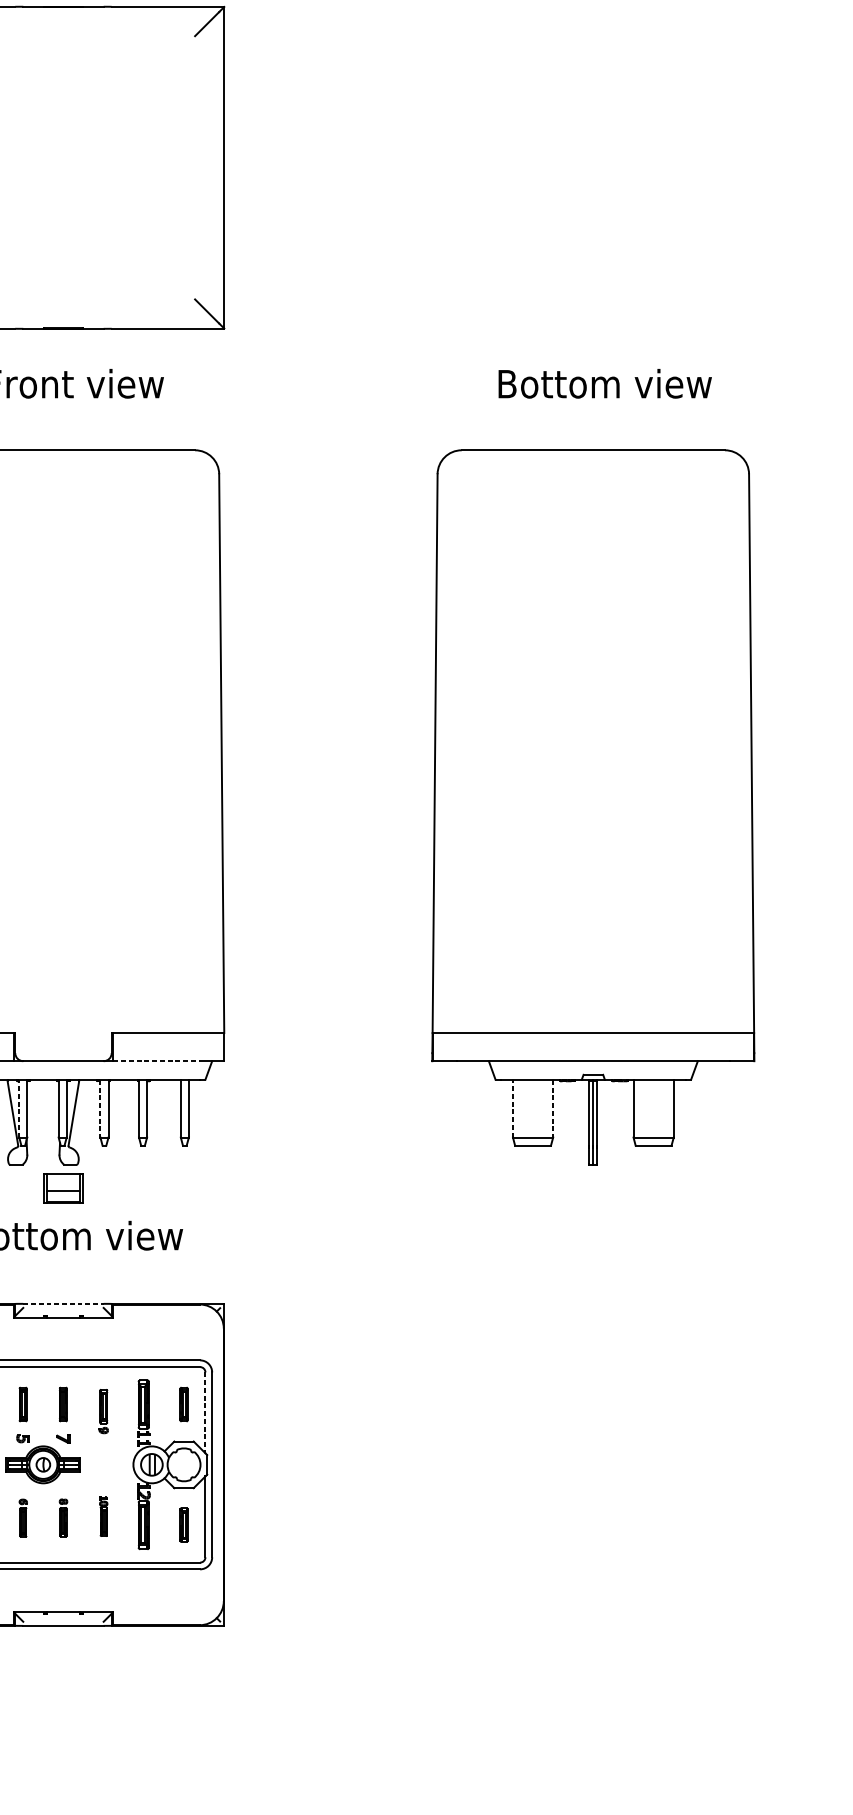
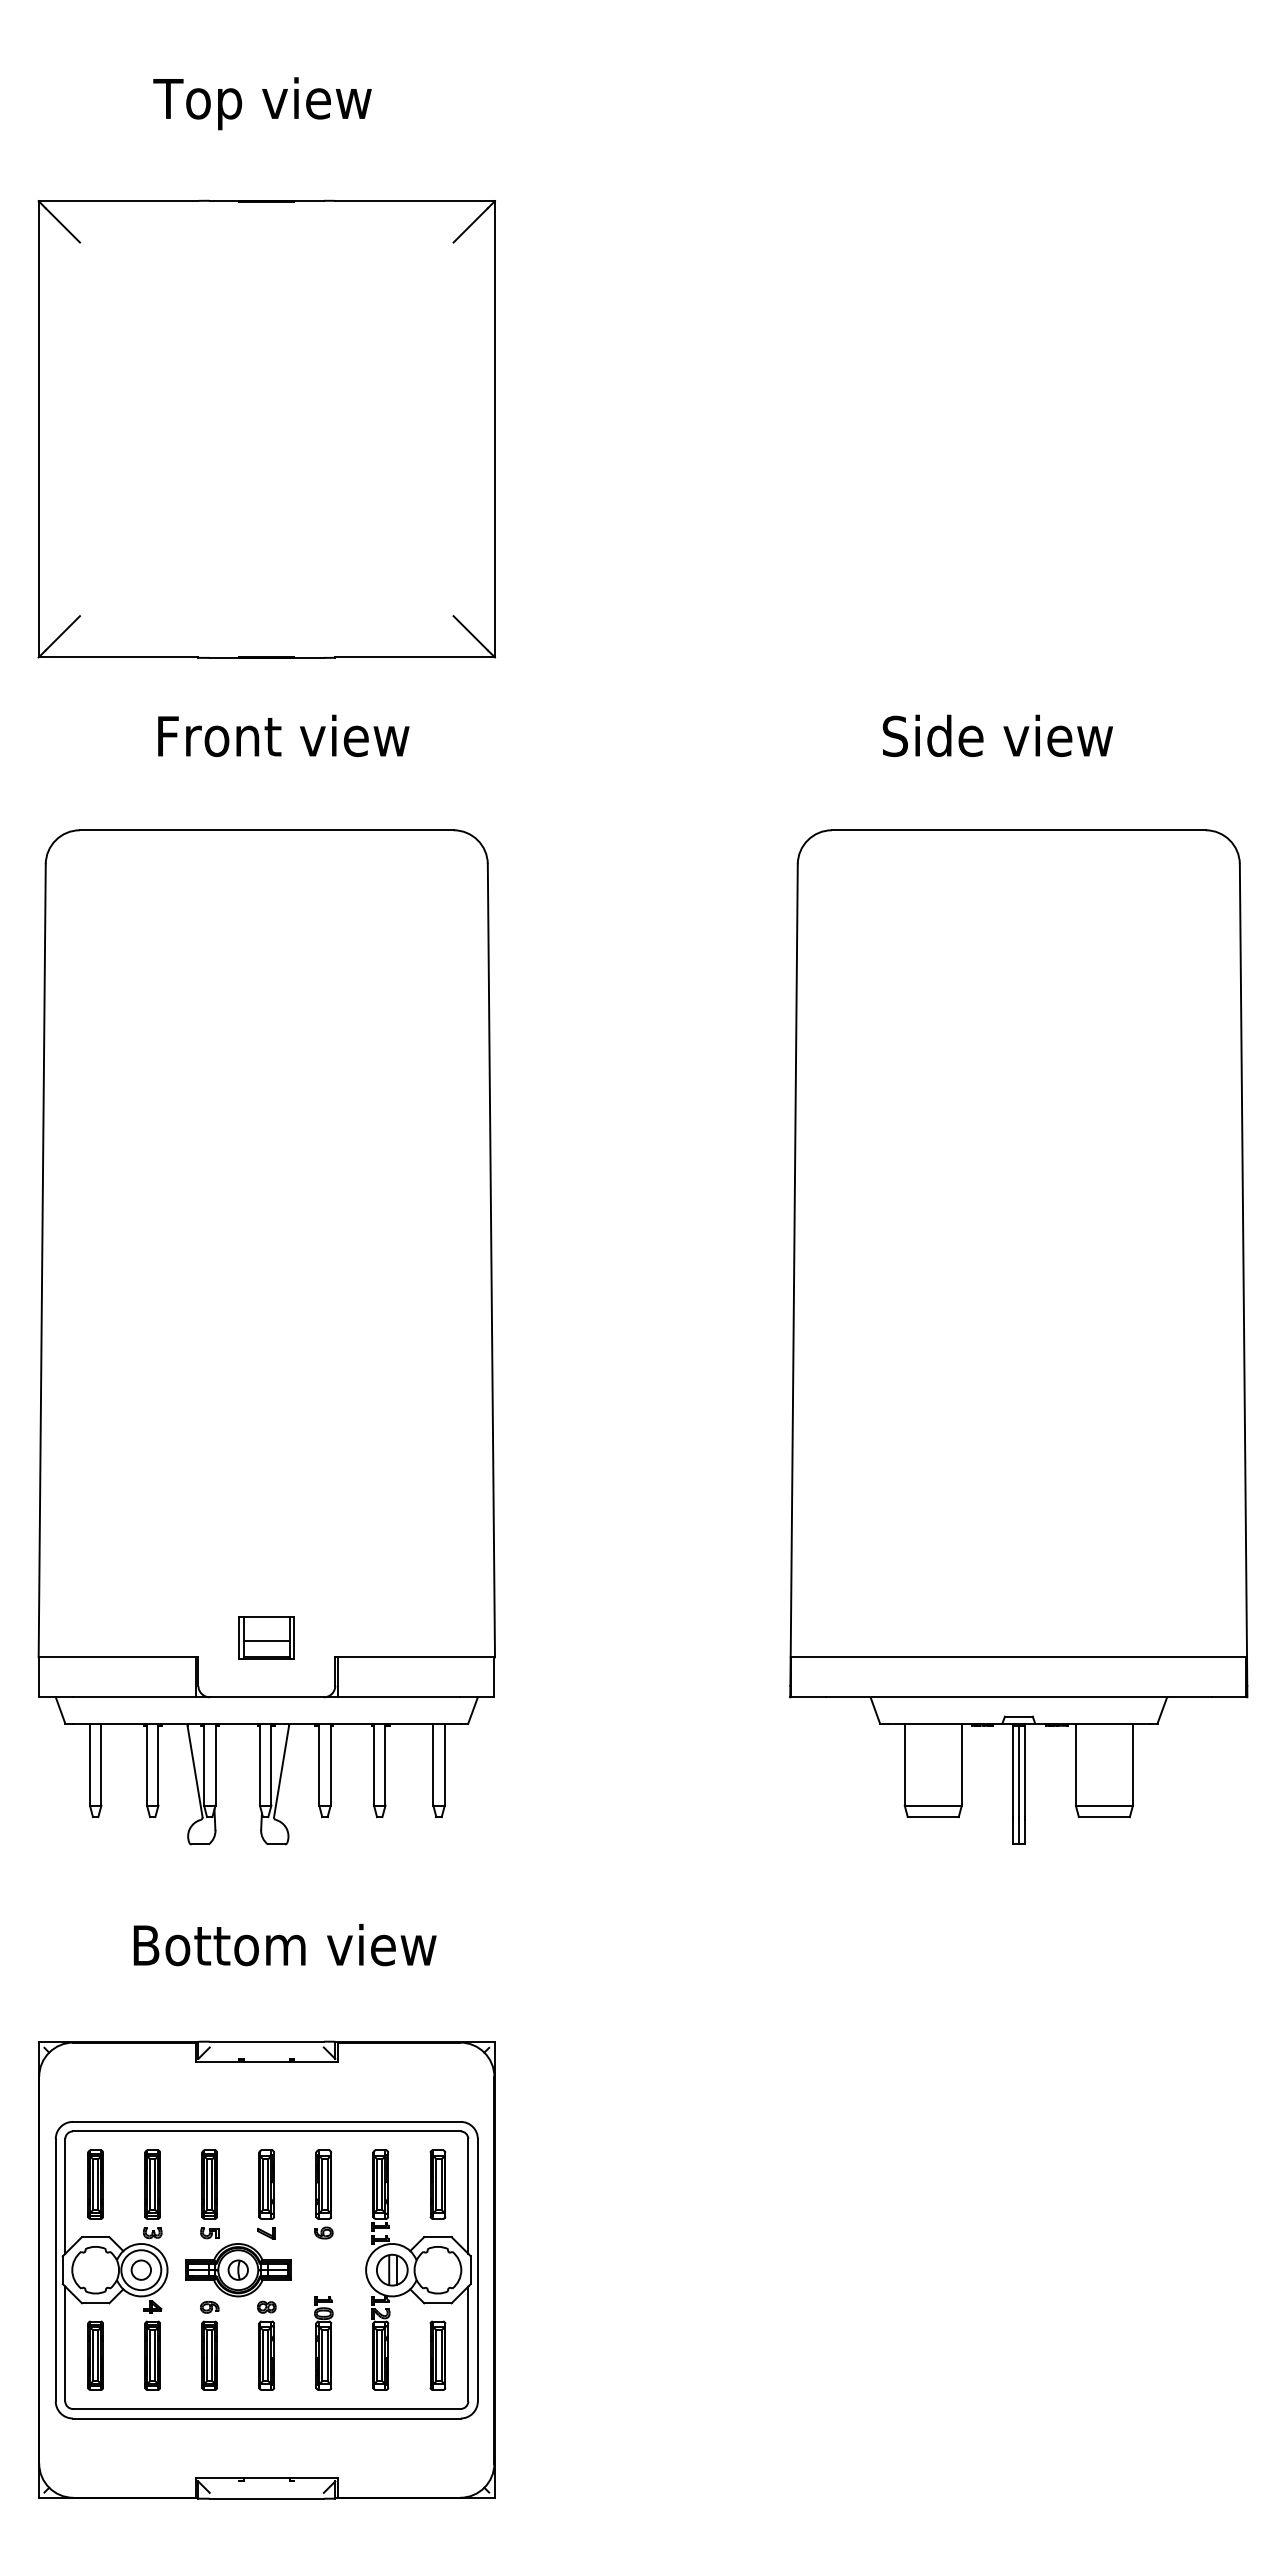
text: (604, 383) -> (1034, 735), Bottom view -> Side view
line: (156, 1061) -> (399, 1697), dashed -> solid
line: (19, 1108) -> (204, 1764), dashed -> solid
line: (100, 1108) -> (319, 1764), dashed -> solid
line: (512, 1108) -> (904, 1764), dashed -> solid
line: (552, 1108) -> (961, 1764), dashed -> solid
part: (63, 1188) -> (266, 1637), moved
line: (63, 1303) -> (267, 2041), dashed -> solid
part: (23, 1404) -> (209, 2184), size x1.43
part: (63, 1404) -> (266, 2184), size x1.43
part: (183, 1404) -> (437, 2184), size x1.43
part: (103, 1411) -> (323, 2194), size x1.43
line: (205, 1412) -> (468, 2196), dashed -> solid
part: (103, 1516) -> (323, 2343), size x1.67
part: (23, 1517) -> (209, 2345), size x1.67
part: (63, 1517) -> (266, 2345), size x1.67
part: (183, 1524) -> (437, 2355), size x1.43

